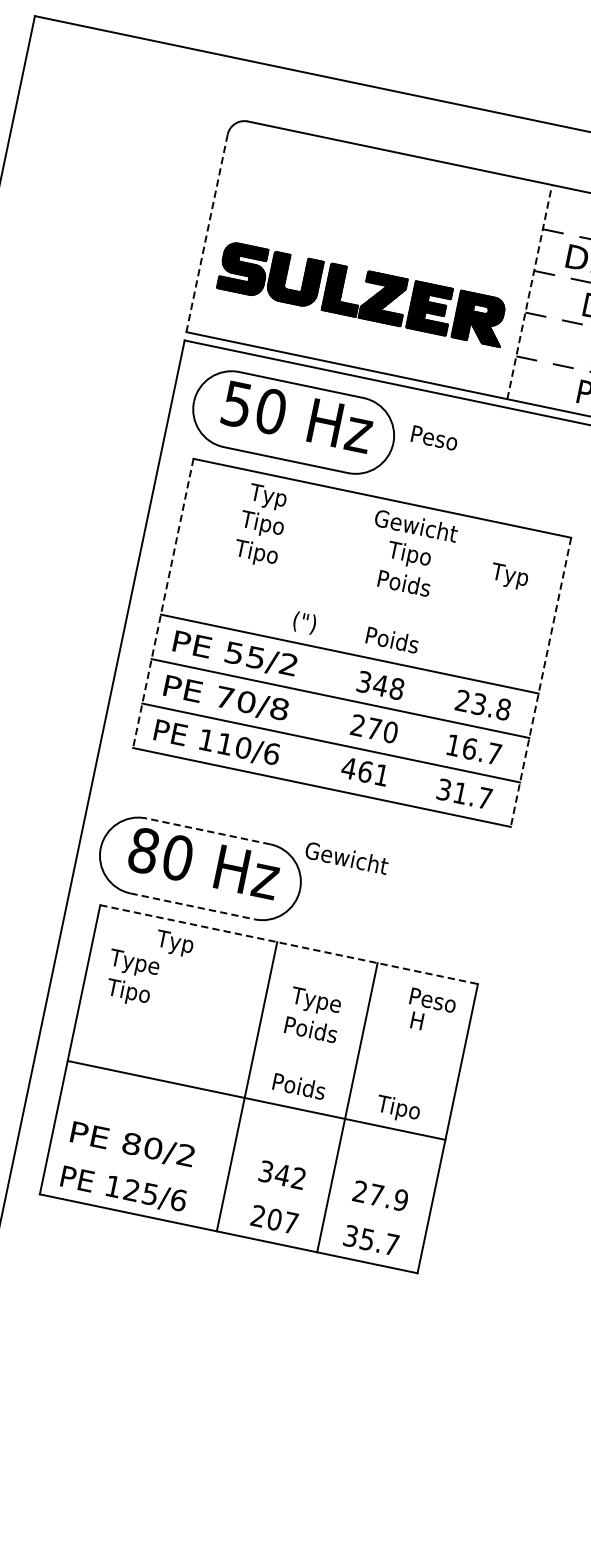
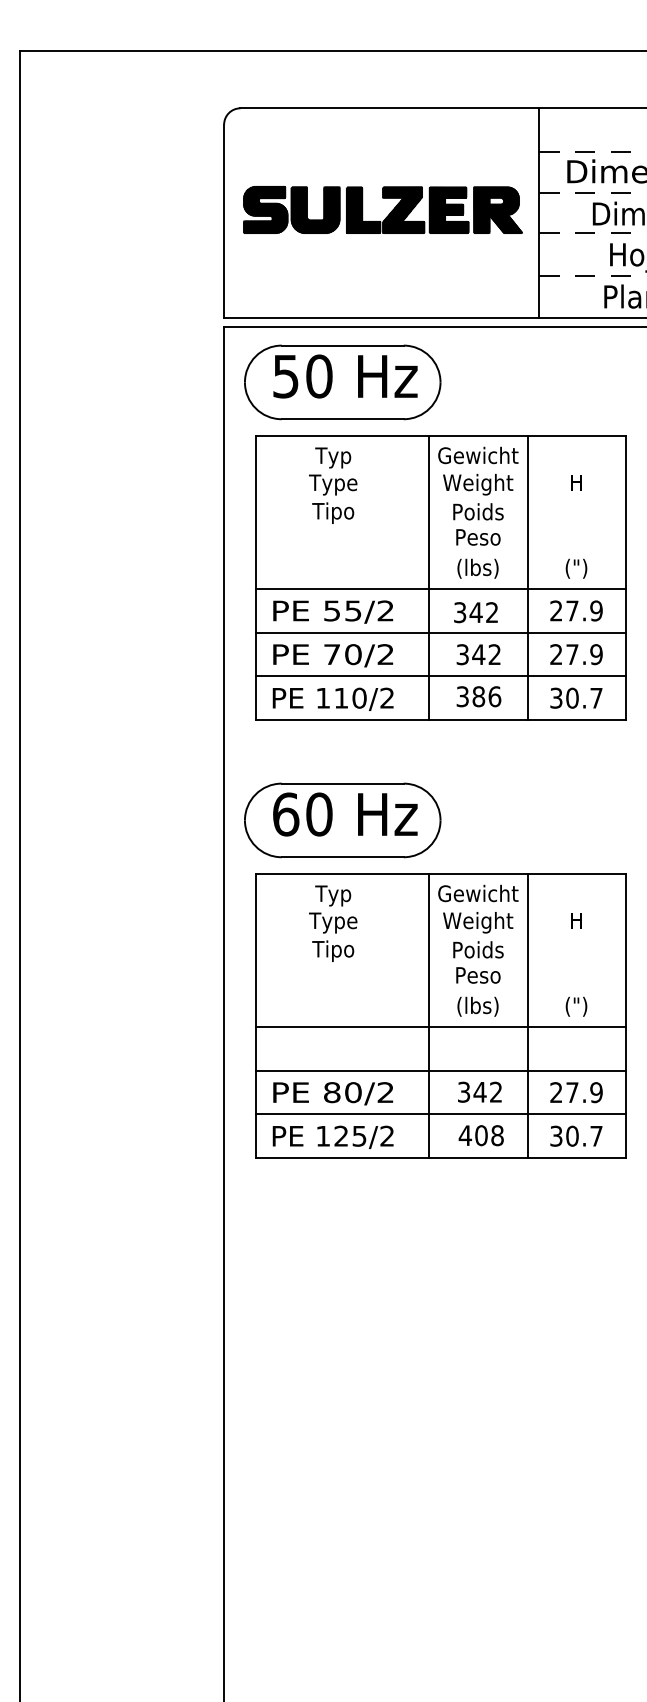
line: (207, 233) -> (224, 221), dashed -> solid
line: (530, 291) -> (539, 212), dashed -> solid
part: (367, 299) -> (388, 214), moved
text: (434, 438) -> (478, 537), moved
text: (262, 524) -> (333, 484), Tipo -> Type
text: (410, 555) -> (478, 484), Tipo -> Weight
text: (509, 576) -> (575, 484), Typ -> H
line: (163, 603) -> (255, 578), dashed -> solid
text: (304, 622) -> (576, 568), moved
line: (340, 640) -> (429, 578), added
text: (392, 641) -> (478, 568), Poids -> (lbs)
line: (440, 661) -> (527, 578), added
line: (541, 682) -> (626, 578), dashed -> solid
text: (397, 688) -> (492, 612), 348 -> 342
text: (491, 706) -> (584, 610), 23.8 -> 27.9
text: (279, 708) -> (385, 654), 70/8 -> 70/2
text: (374, 728) -> (478, 654), 270 -> 342
text: (473, 749) -> (576, 654), 16.7 -> 27.9
text: (272, 753) -> (387, 697), 110/6 -> 110/2
text: (365, 771) -> (478, 696), 461 -> 386
text: (460, 792) -> (572, 697), 31.7 -> 30.7
line: (208, 831) -> (342, 783), dashed -> solid
text: (144, 850) -> (286, 814), 80 -> 60
text: (347, 858) -> (478, 893), moved
line: (192, 906) -> (342, 857), dashed -> solid
line: (289, 945) -> (441, 874), dashed -> solid
text: (131, 977) -> (333, 936), moved
text: (433, 1000) -> (478, 975), moved
text: (317, 1001) -> (478, 922), Type -> Weight
text: (299, 1087) -> (478, 1006), Poids -> (lbs)
text: (397, 1109) -> (575, 1007), Tipo -> (")
line: (246, 1144) -> (440, 1070), added
line: (237, 1189) -> (440, 1114), added
text: (178, 1199) -> (387, 1135), 125/6 -> 125/2
text: (273, 1219) -> (480, 1135), 207 -> 408
text: (367, 1238) -> (572, 1135), 35.7 -> 30.7

